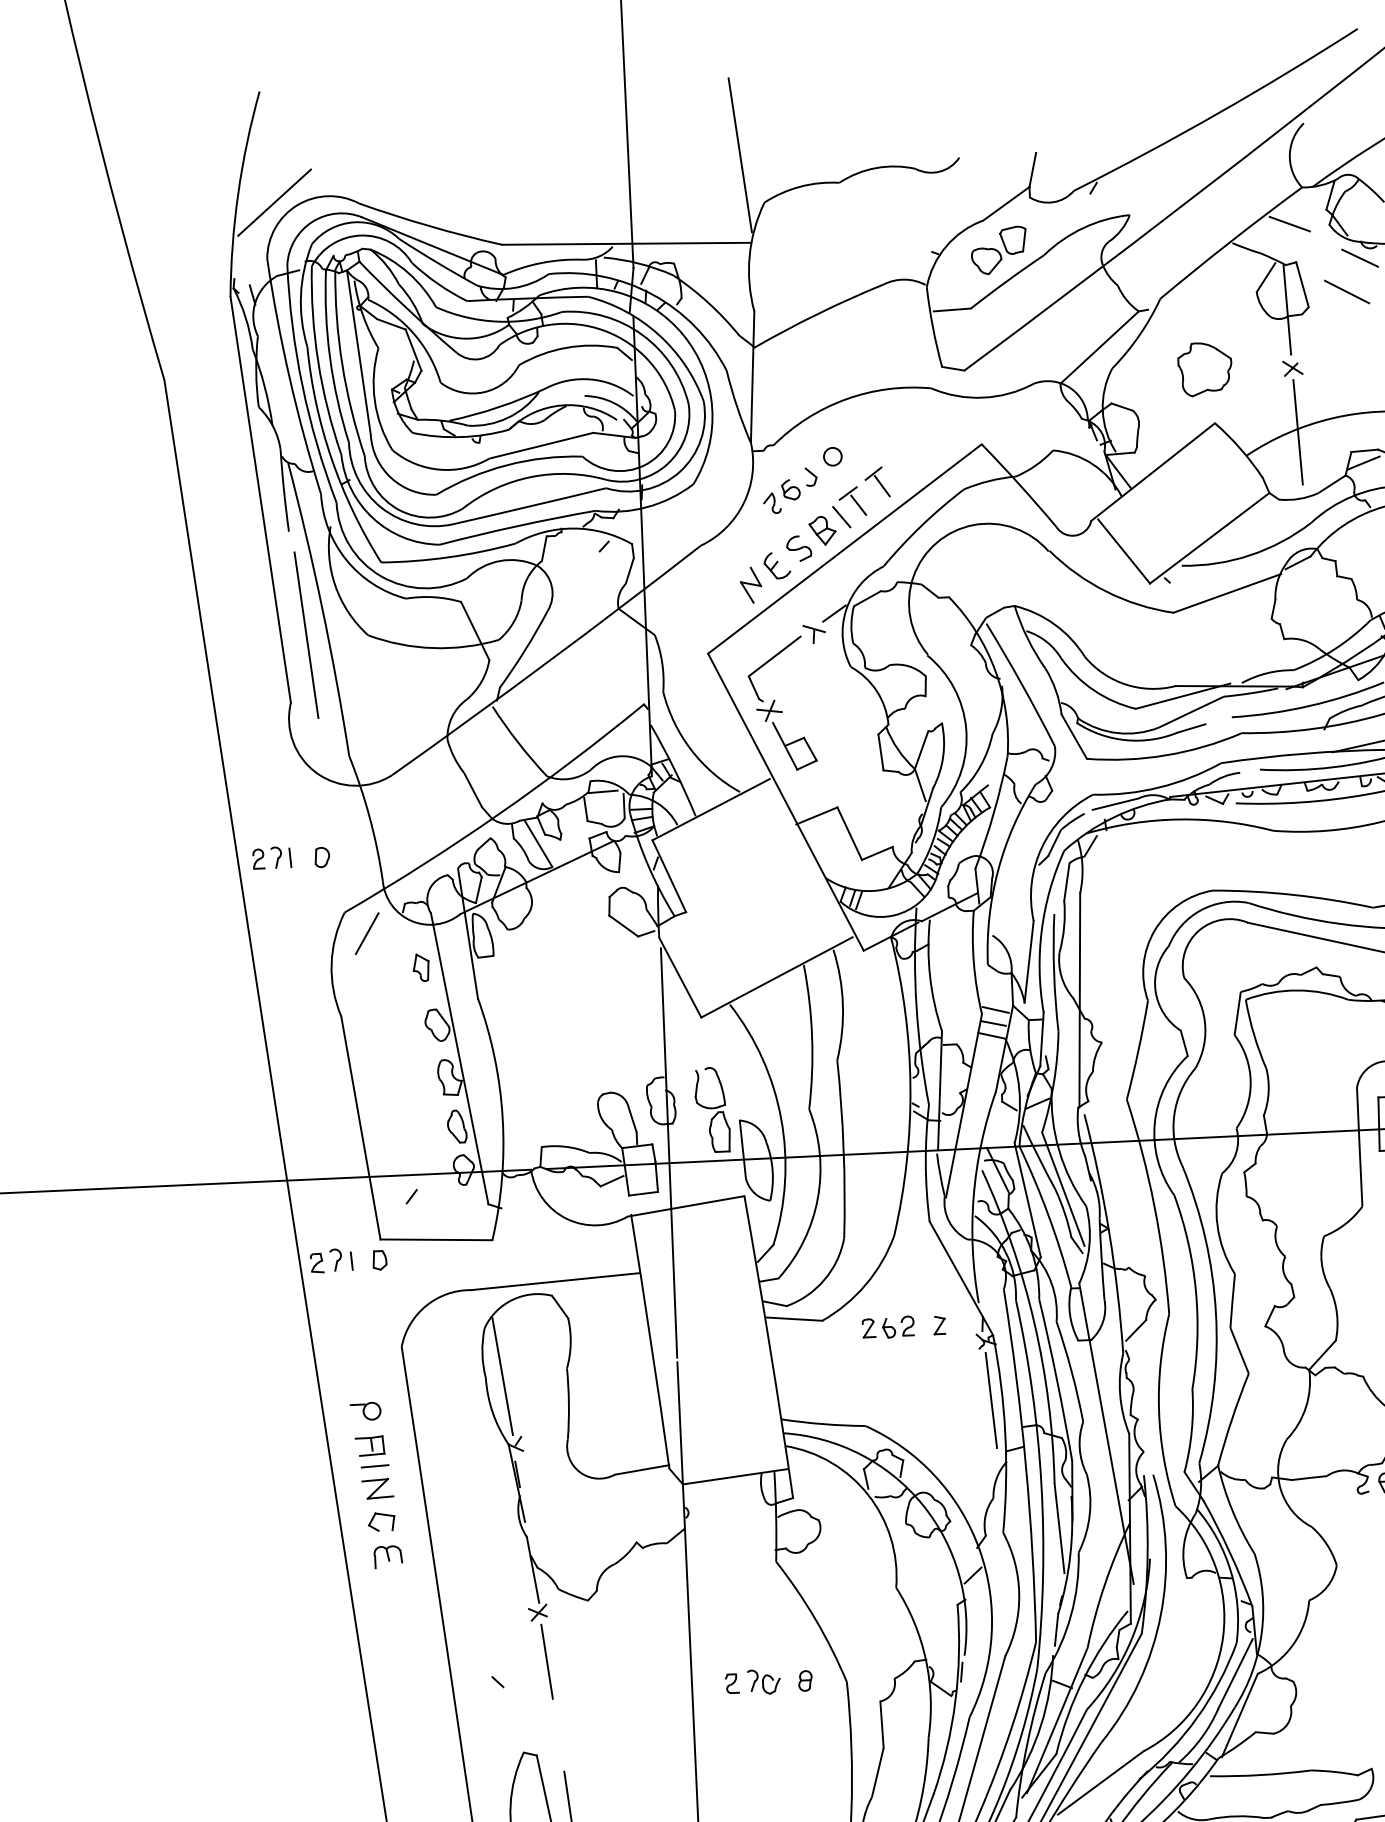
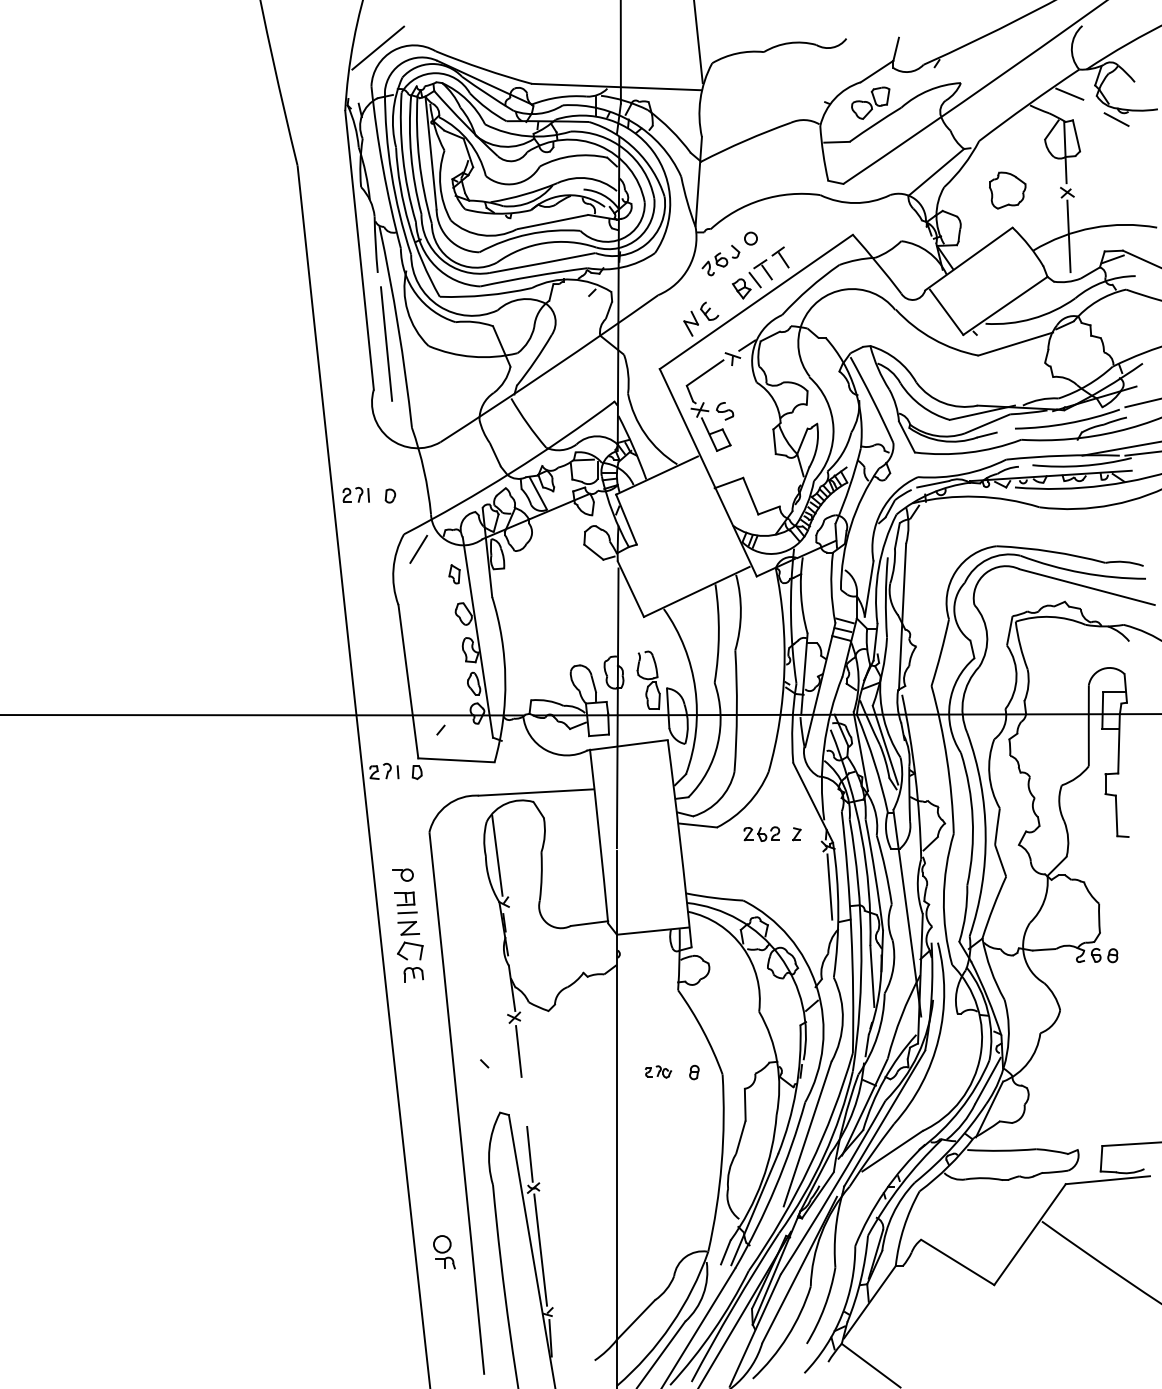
line: (1346, 290) -> (1106, 141), removed
part: (799, 548) -> (725, 411), moved
part: (381, 1521) -> (410, 950), size x1.4
part: (752, 1681) -> (658, 1071), size x0.7

